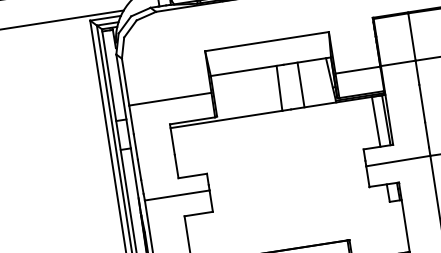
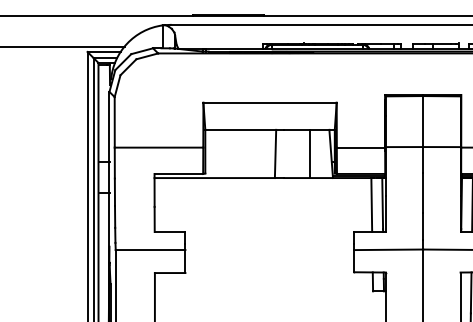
line: (300, 84) -> (309, 153), moved

